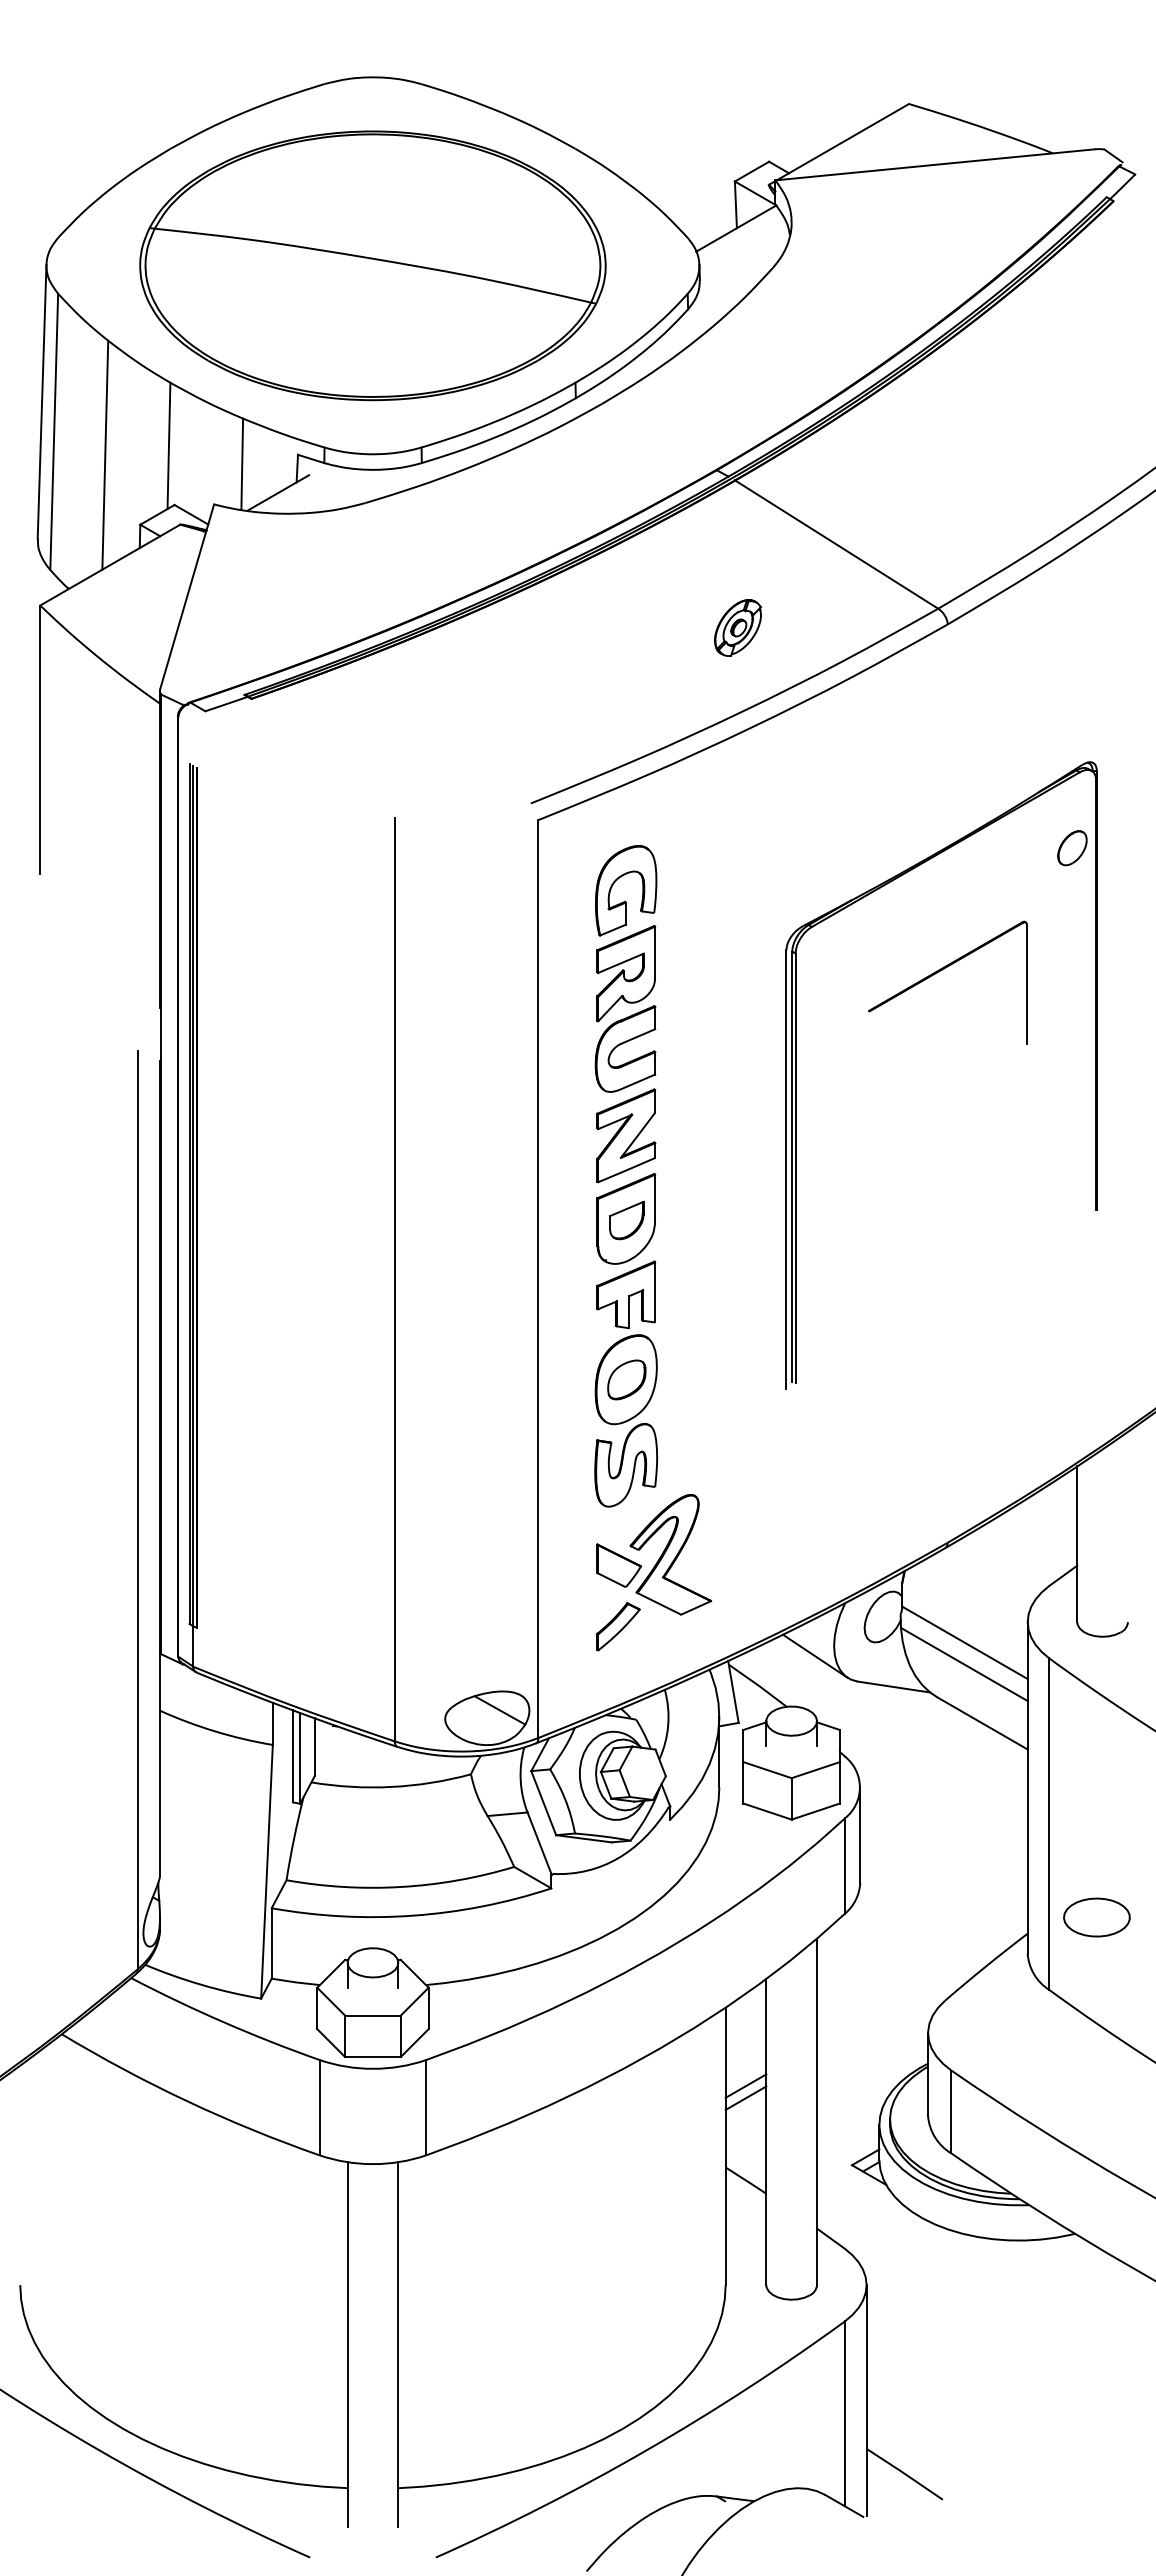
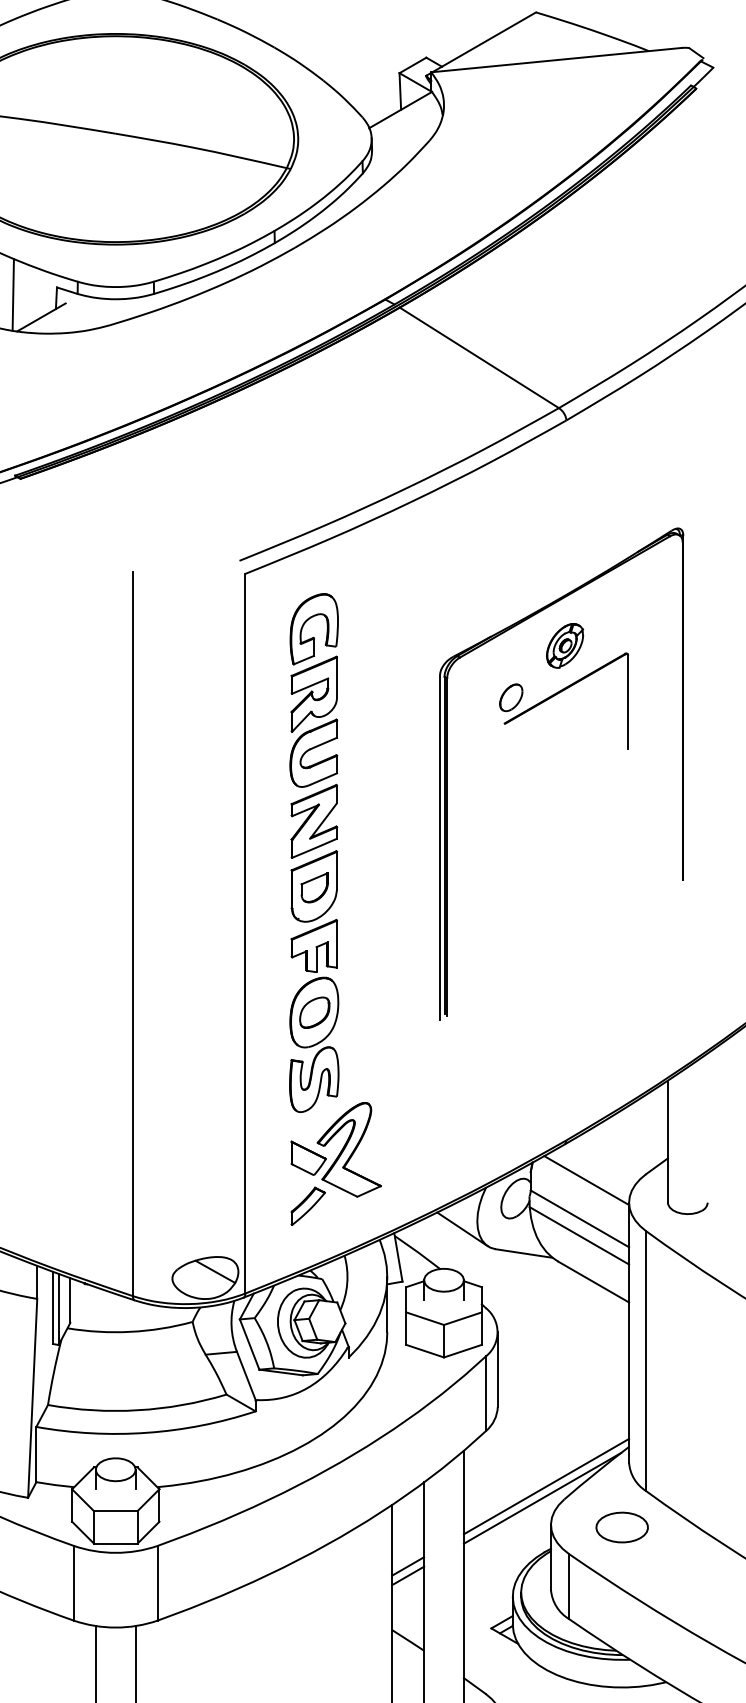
part: (737, 627) -> (564, 645), moved
part: (1072, 848) -> (511, 698), moved
line: (973, 1593) -> (586, 1180), added
part: (1096, 1917) -> (621, 1527), moved
line: (922, 1984) -> (546, 1486), added
line: (917, 1999) -> (542, 1498), added

